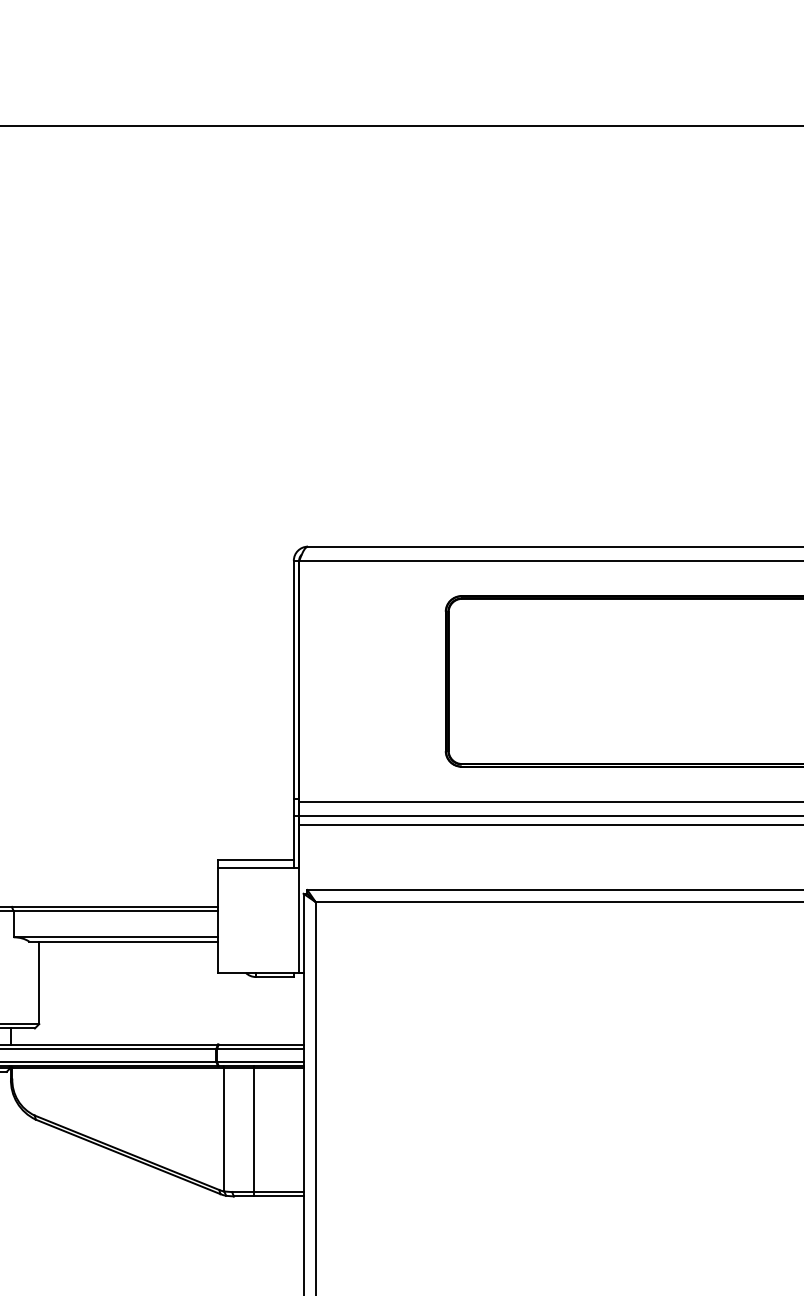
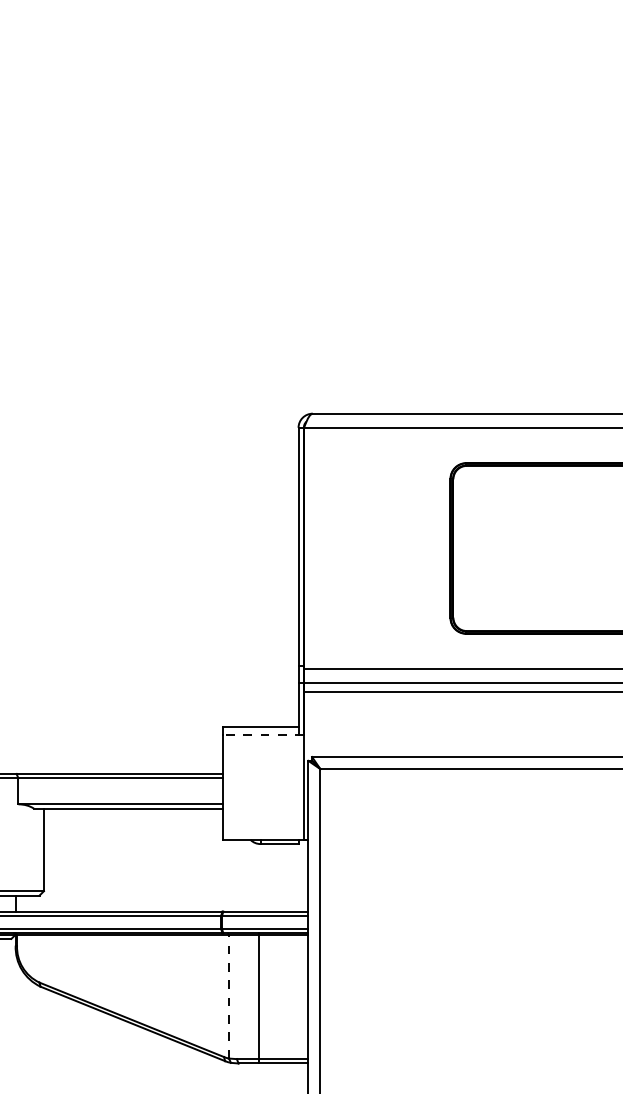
line: (258, 868) -> (263, 735), solid -> dashed
line: (223, 1129) -> (228, 996), solid -> dashed

